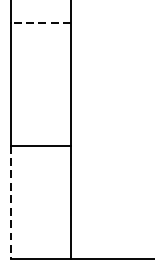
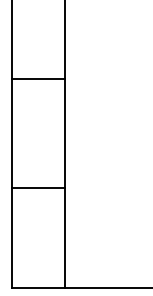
line: (40, 22) -> (38, 78), dashed -> solid
line: (10, 203) -> (11, 238), dashed -> solid

